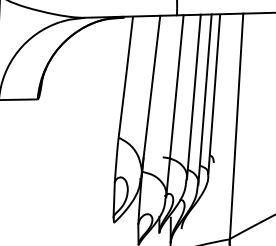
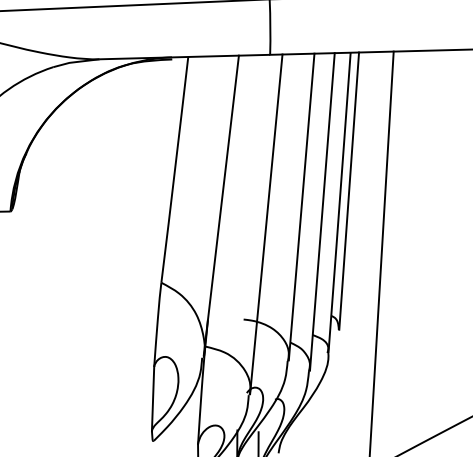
line: (219, 88) -> (349, 191), added

